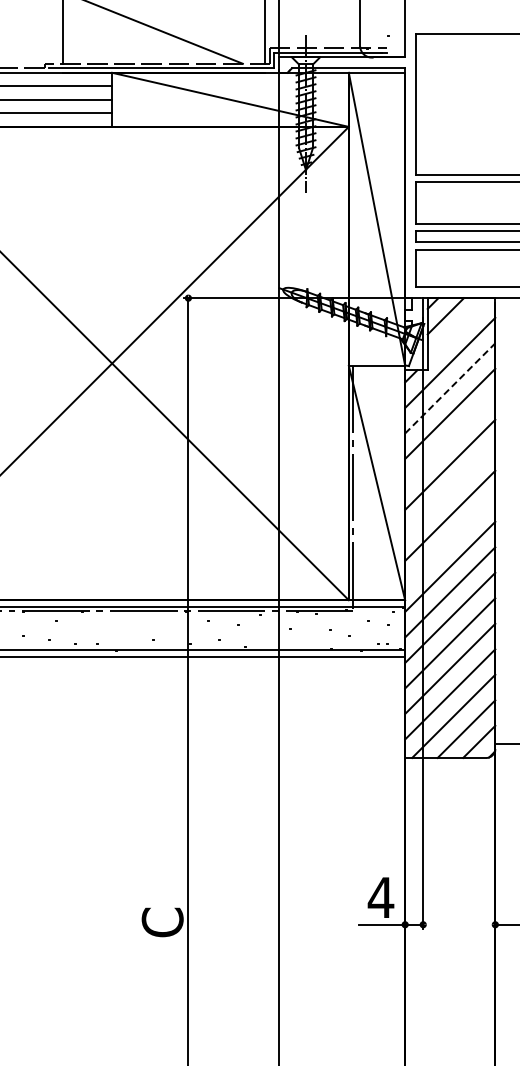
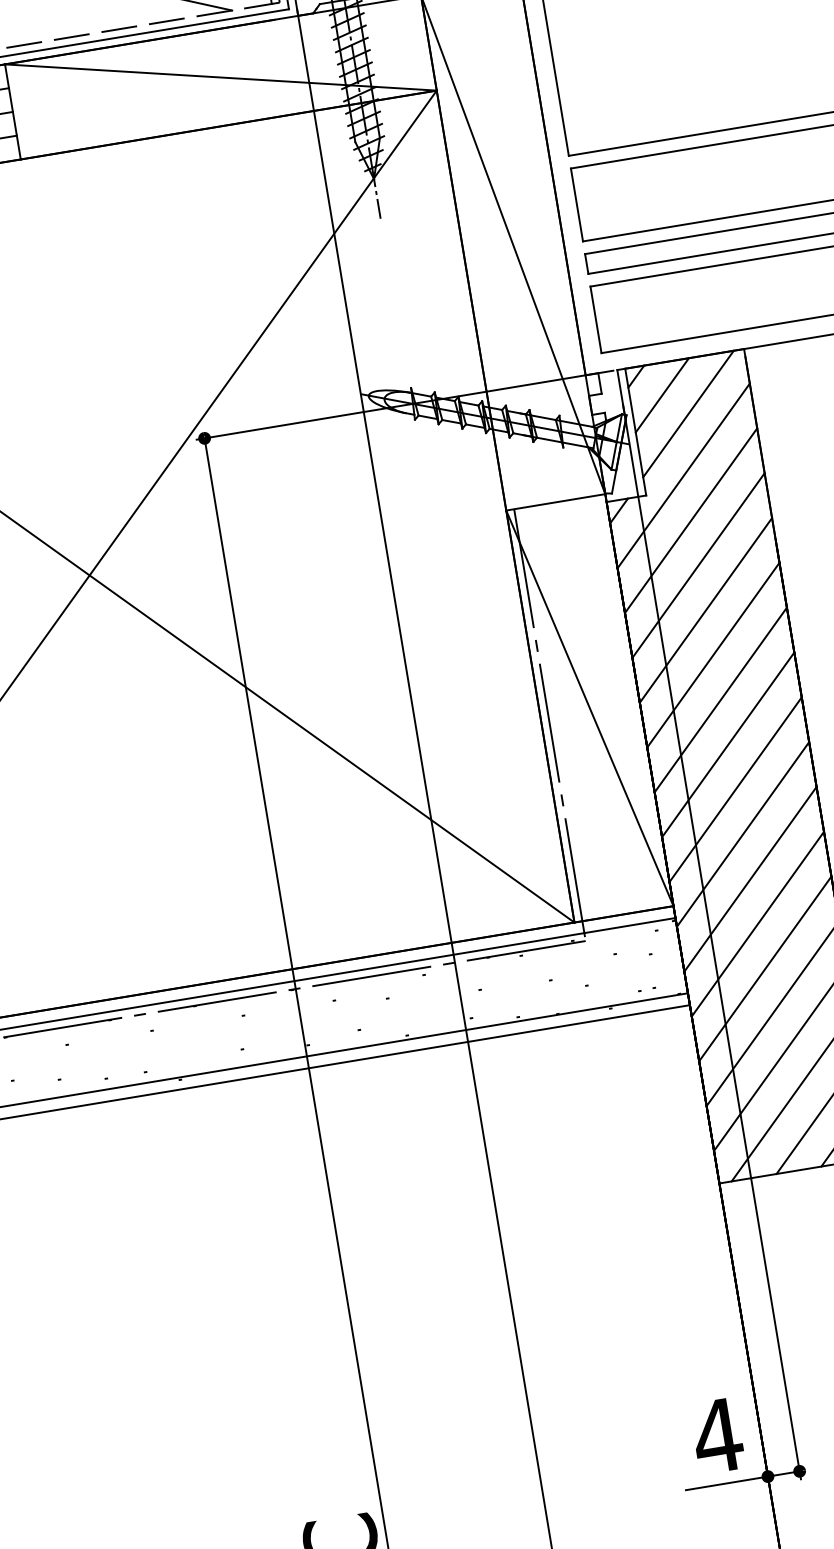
line: (458, 328) -> (688, 413), added
line: (450, 388) -> (691, 520), dashed -> solid
line: (450, 439) -> (706, 610), added
line: (450, 490) -> (721, 700), added
line: (450, 541) -> (736, 789), added

